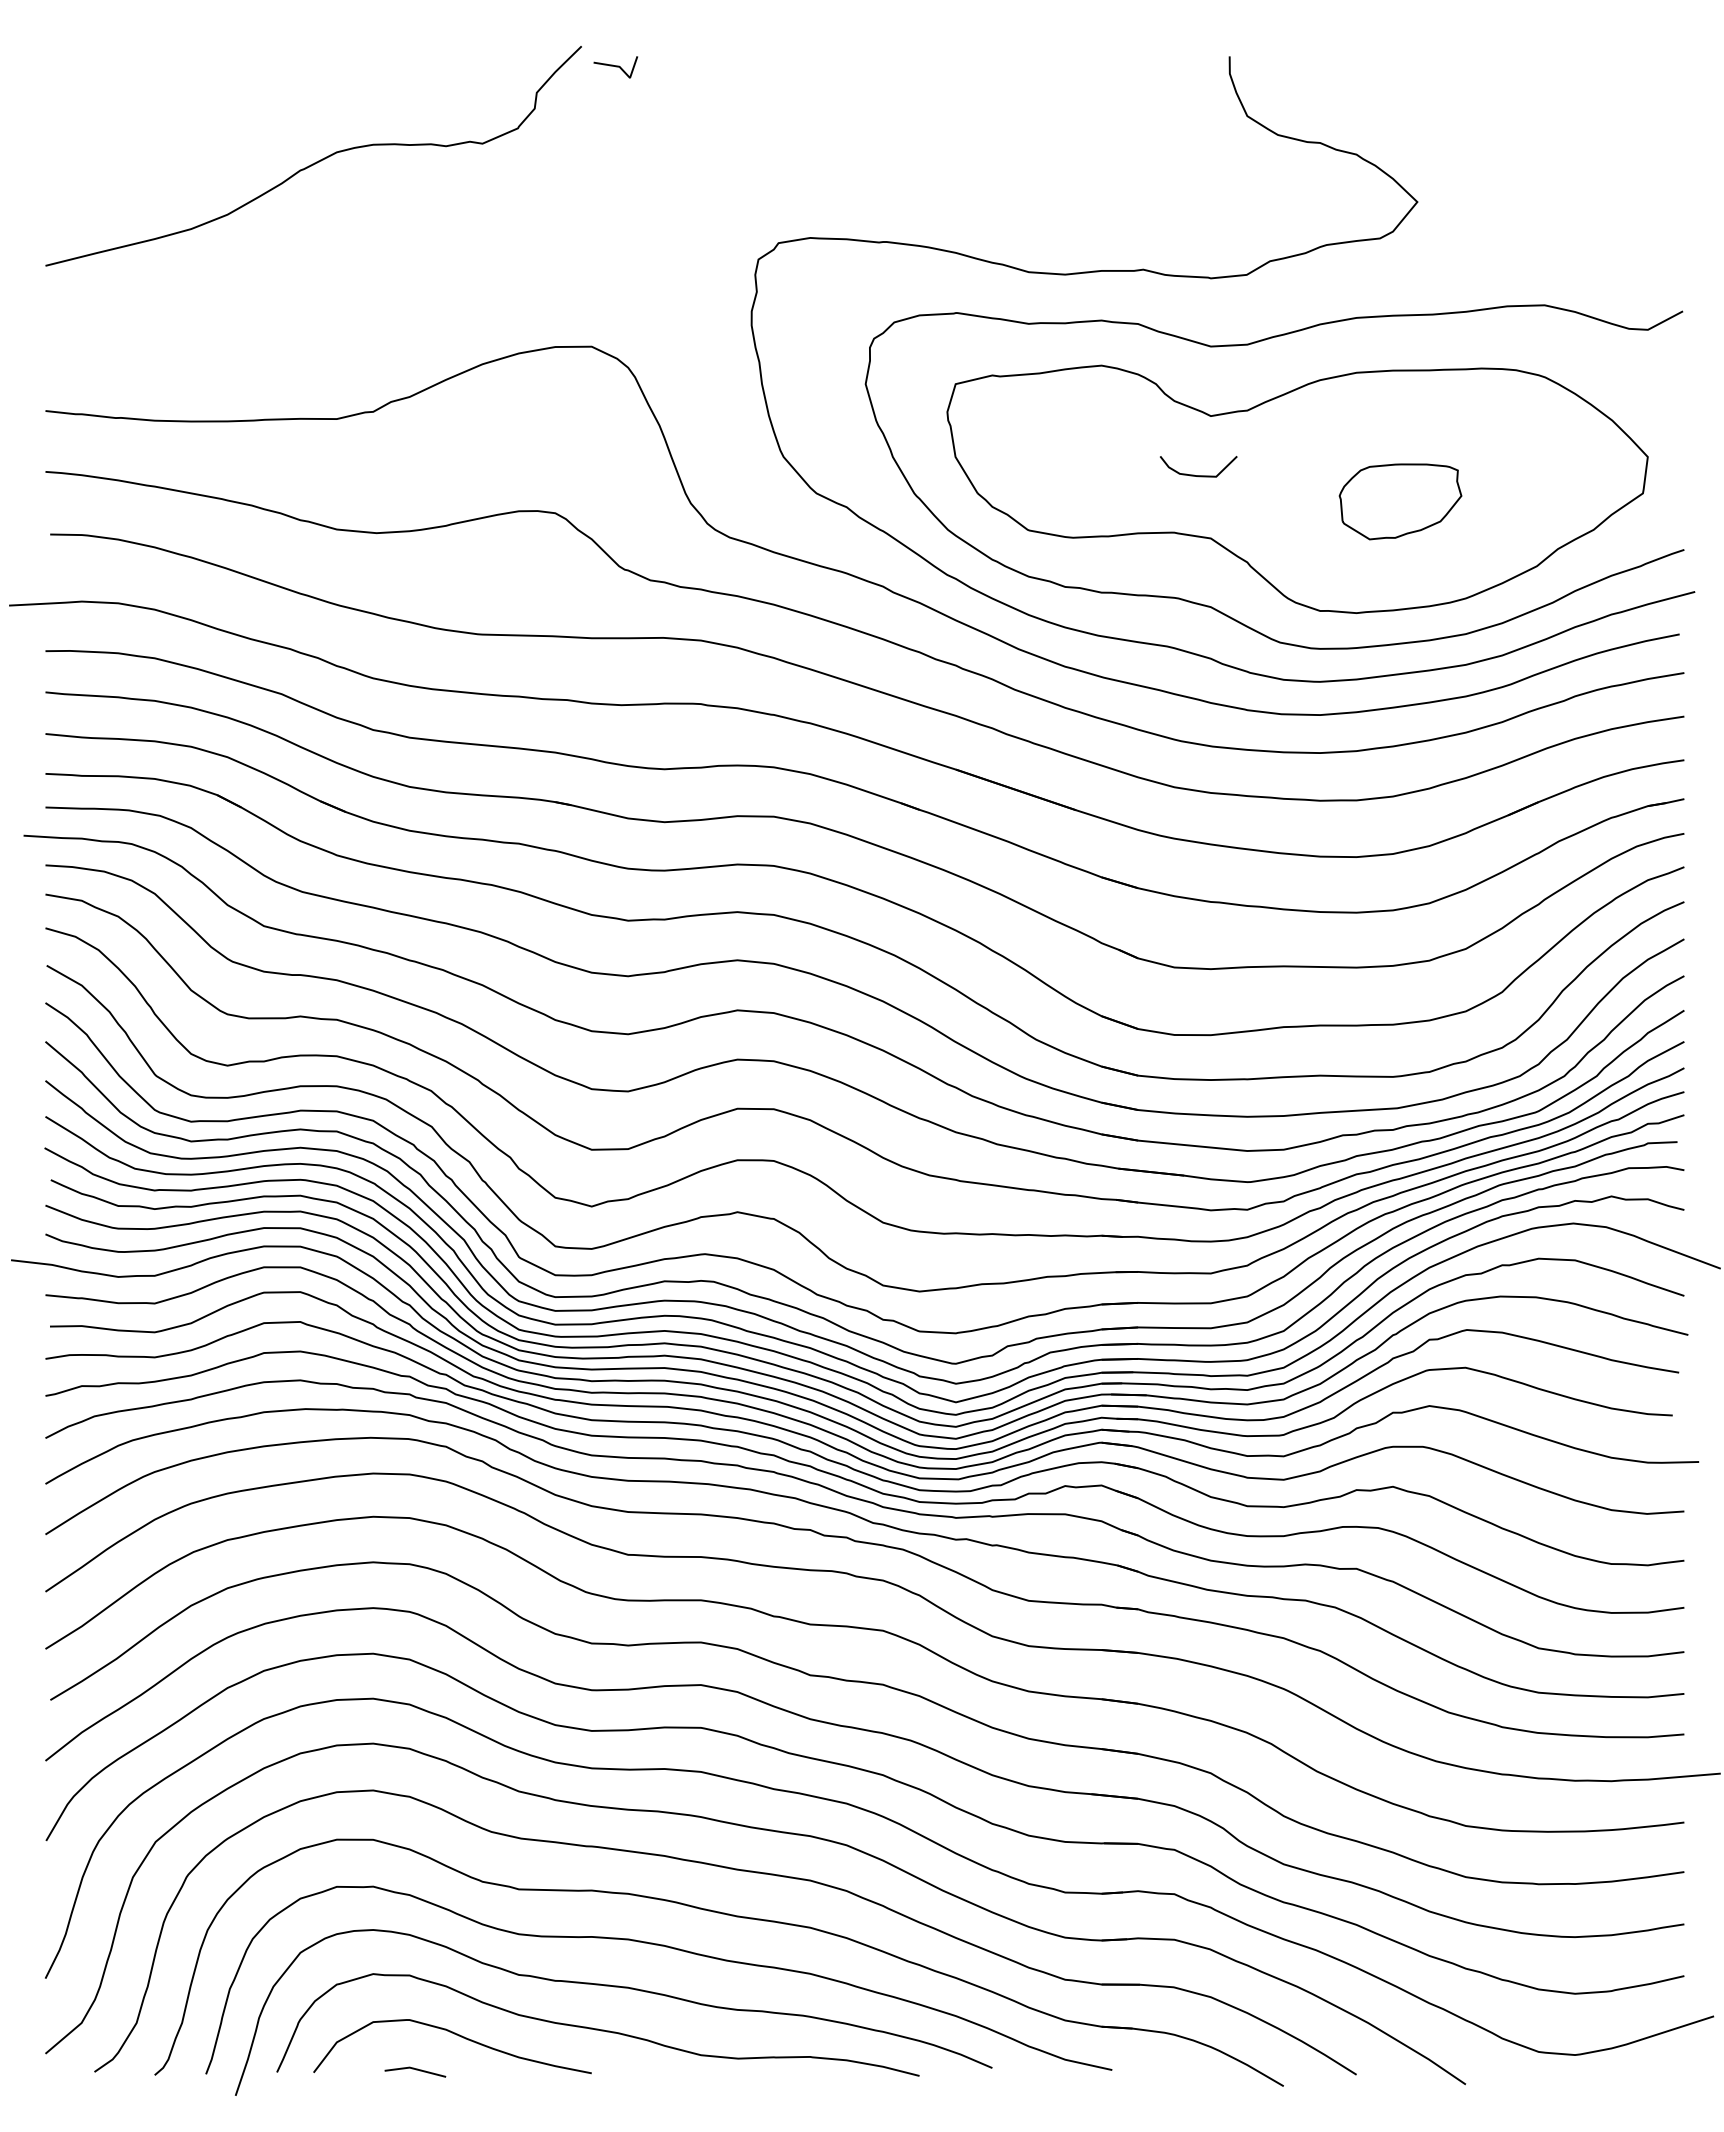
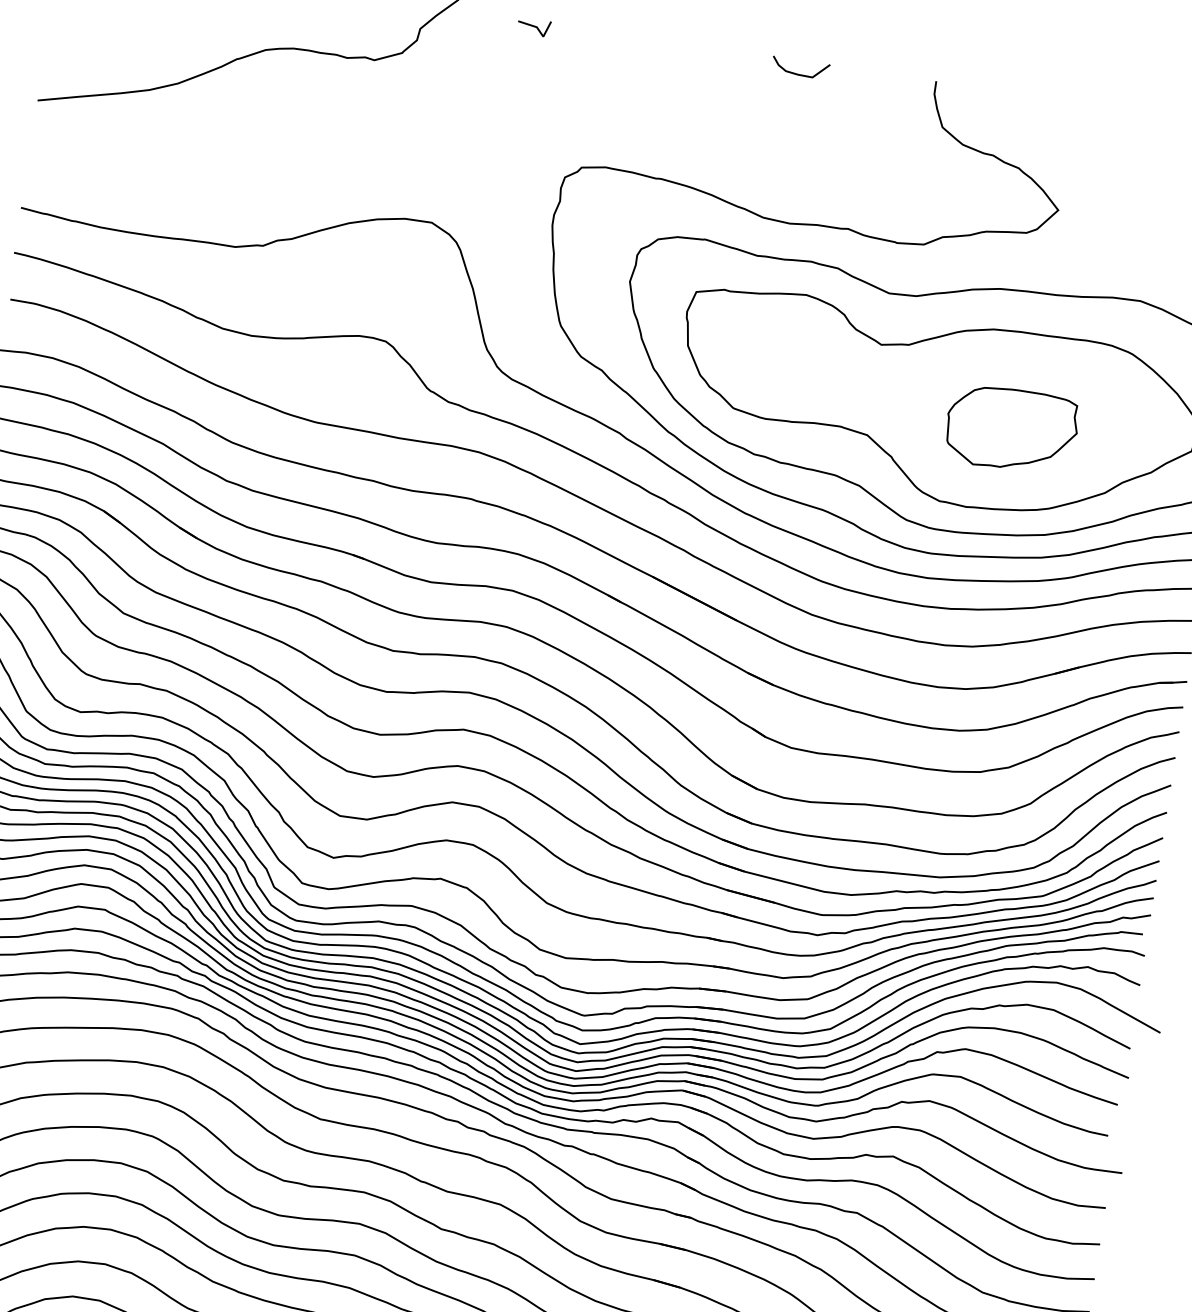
line: (615, 67) -> (533, 27), moved
curve: (1194, 474) -> (796, 73), moved
part: (1400, 501) -> (1011, 429), size x1.43

